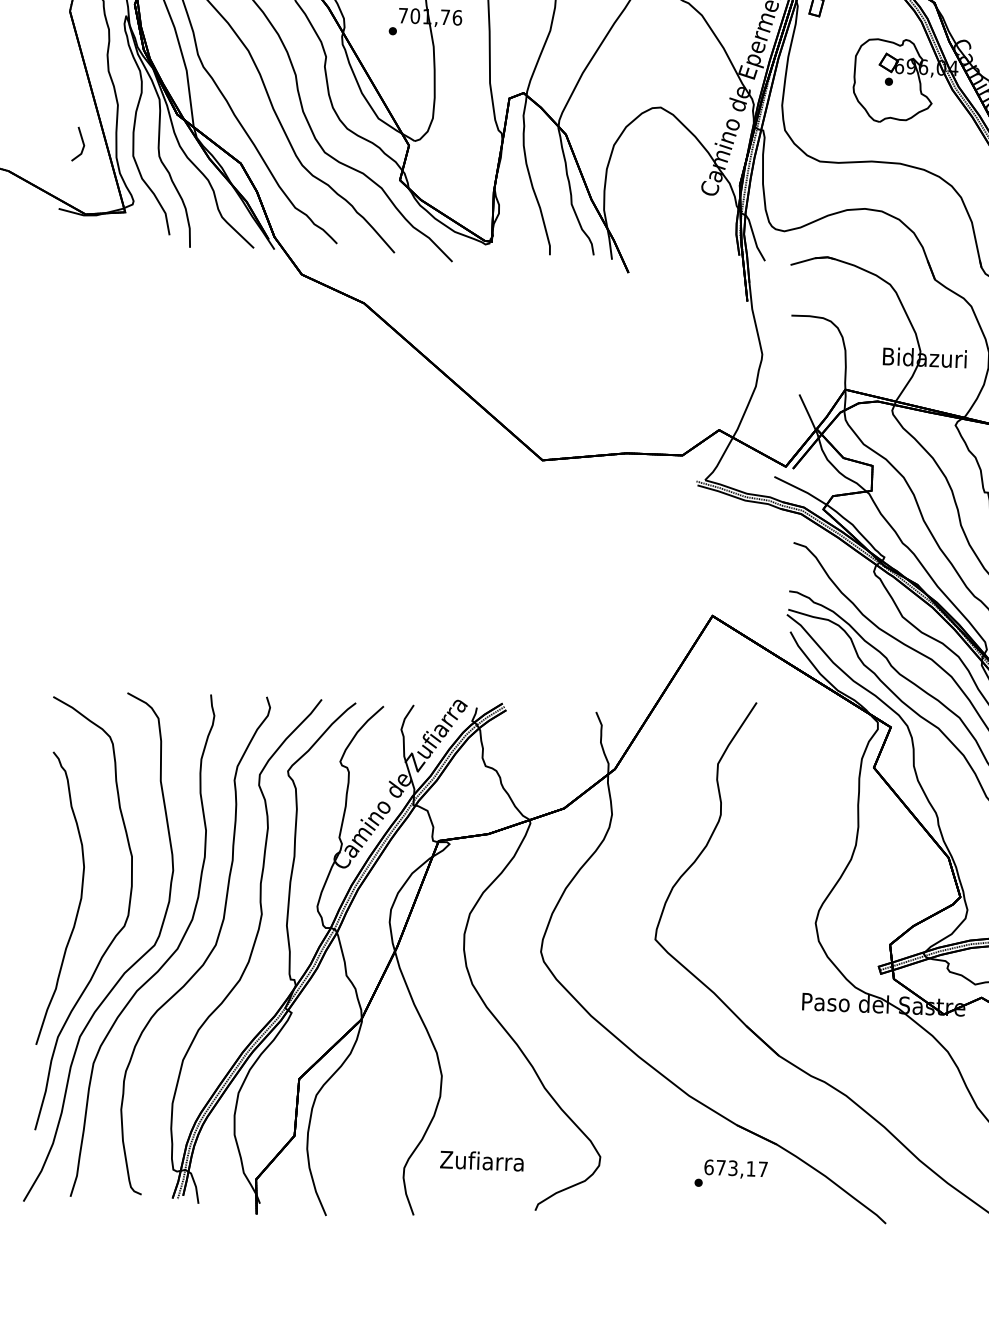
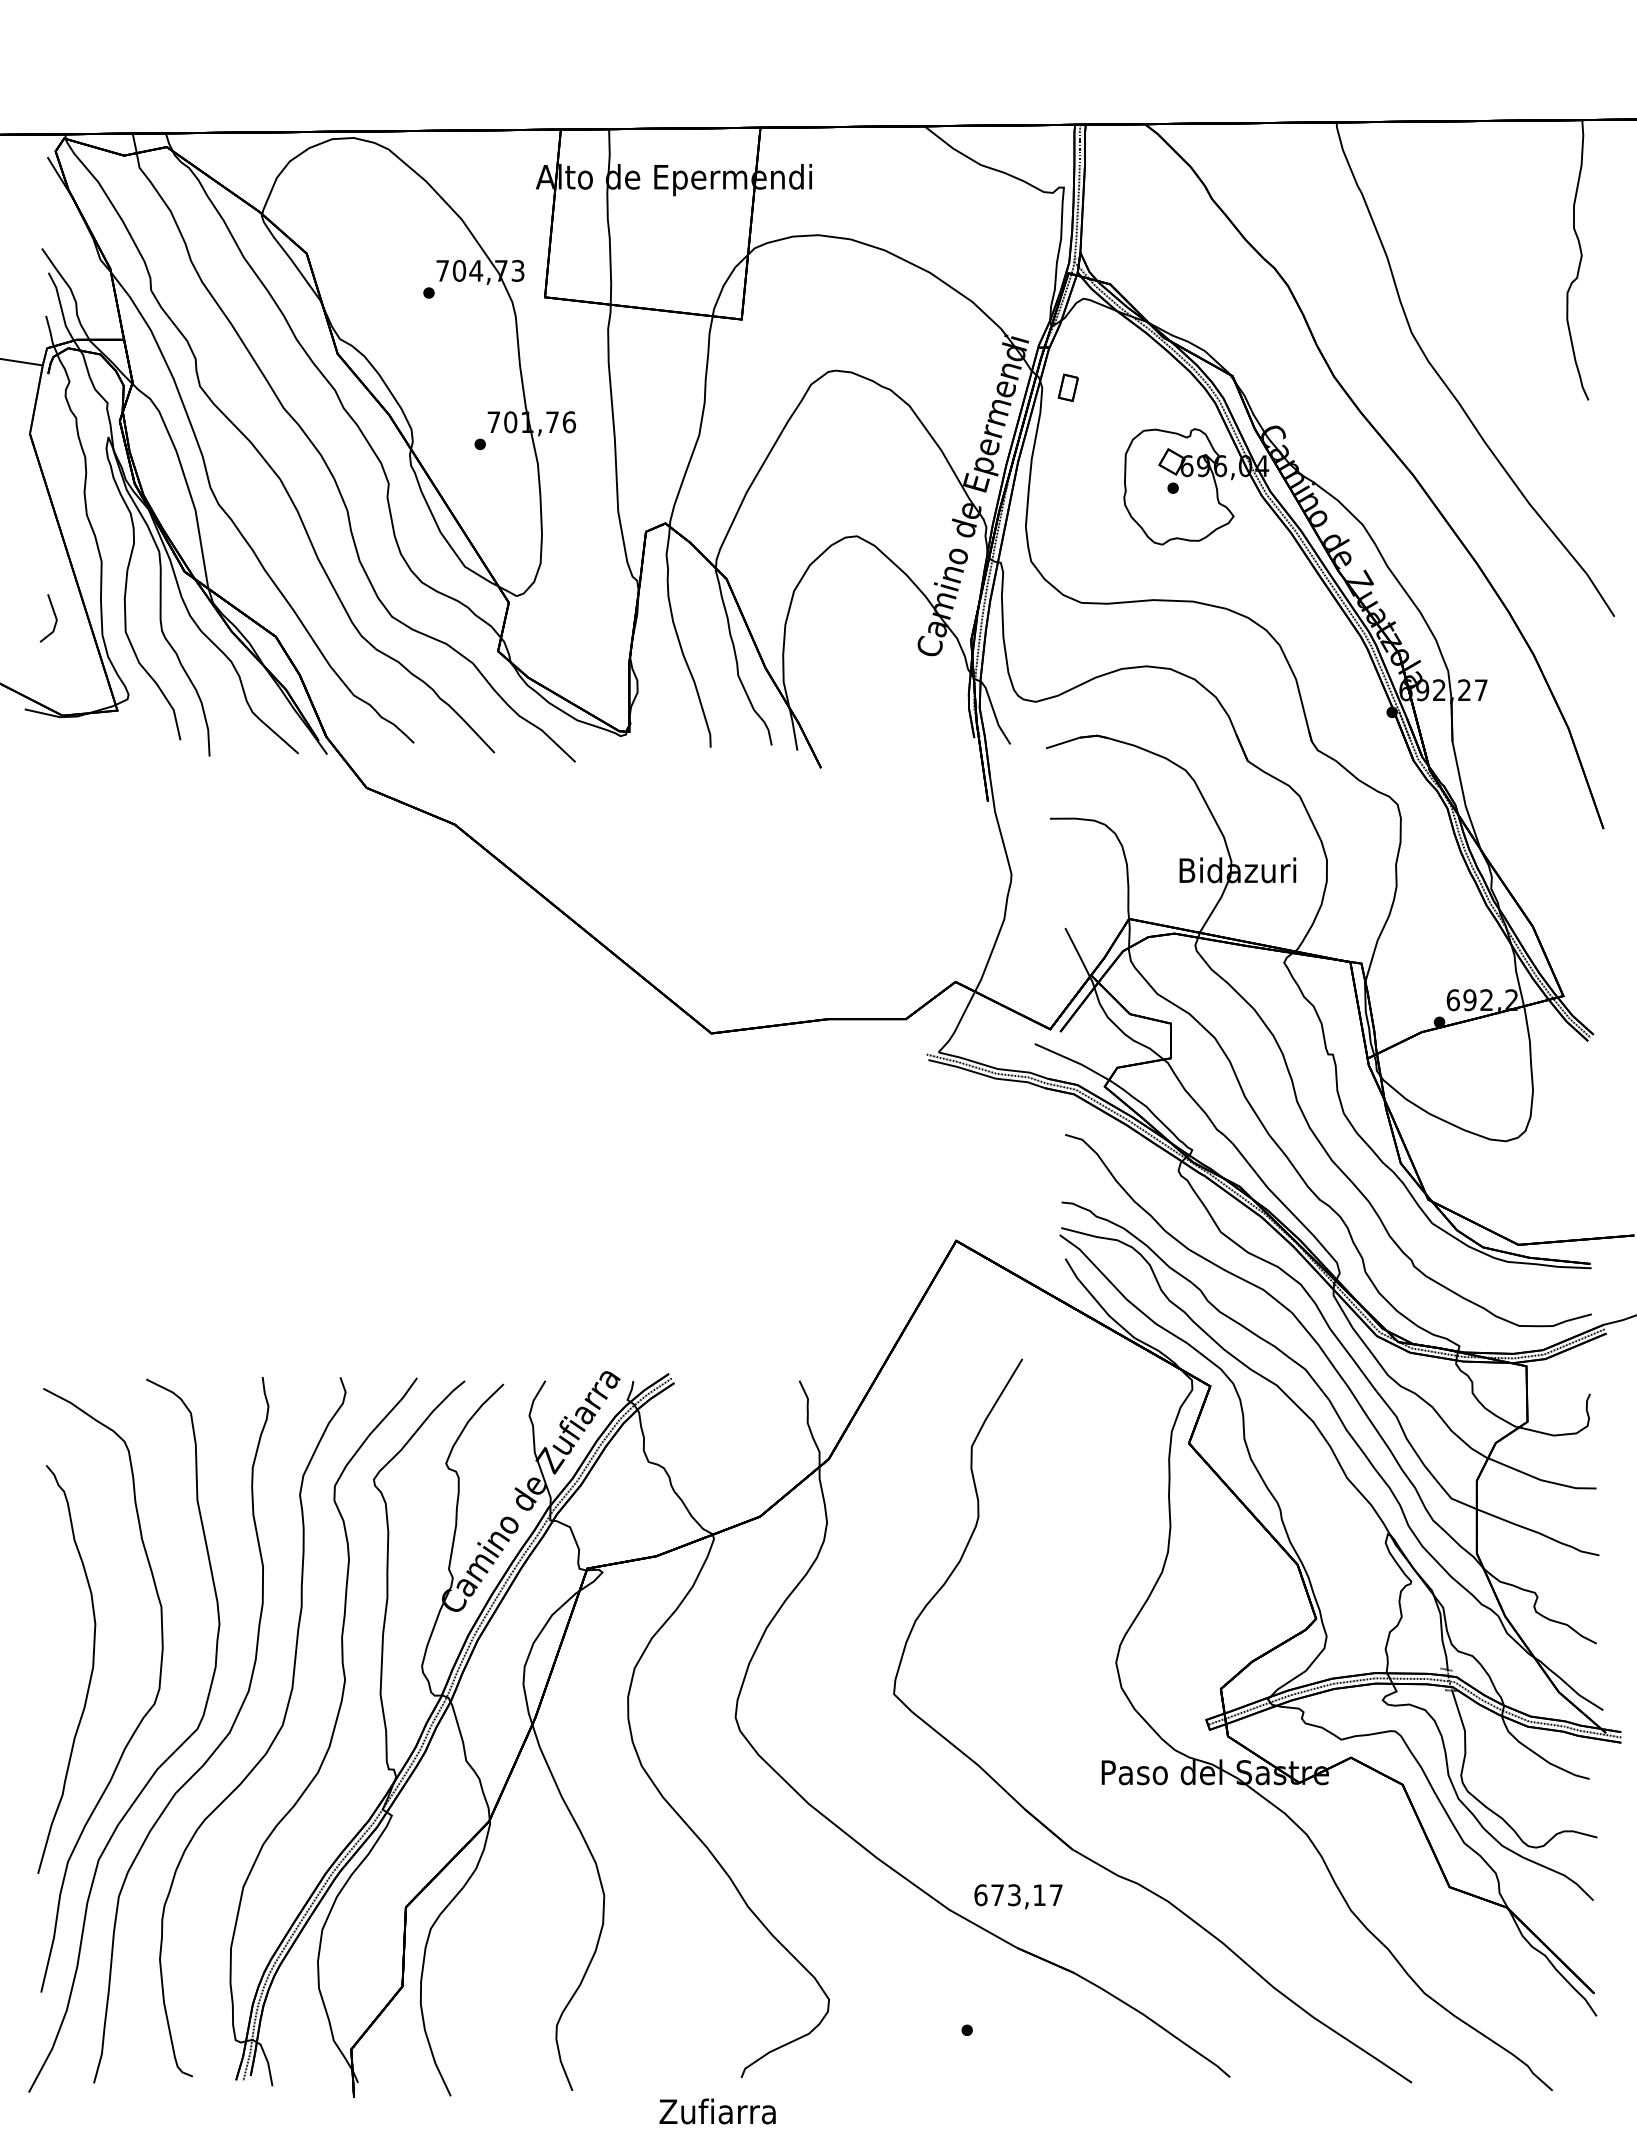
text: (481, 1160) -> (717, 2111), moved
text: (736, 1169) -> (1018, 1896), moved

